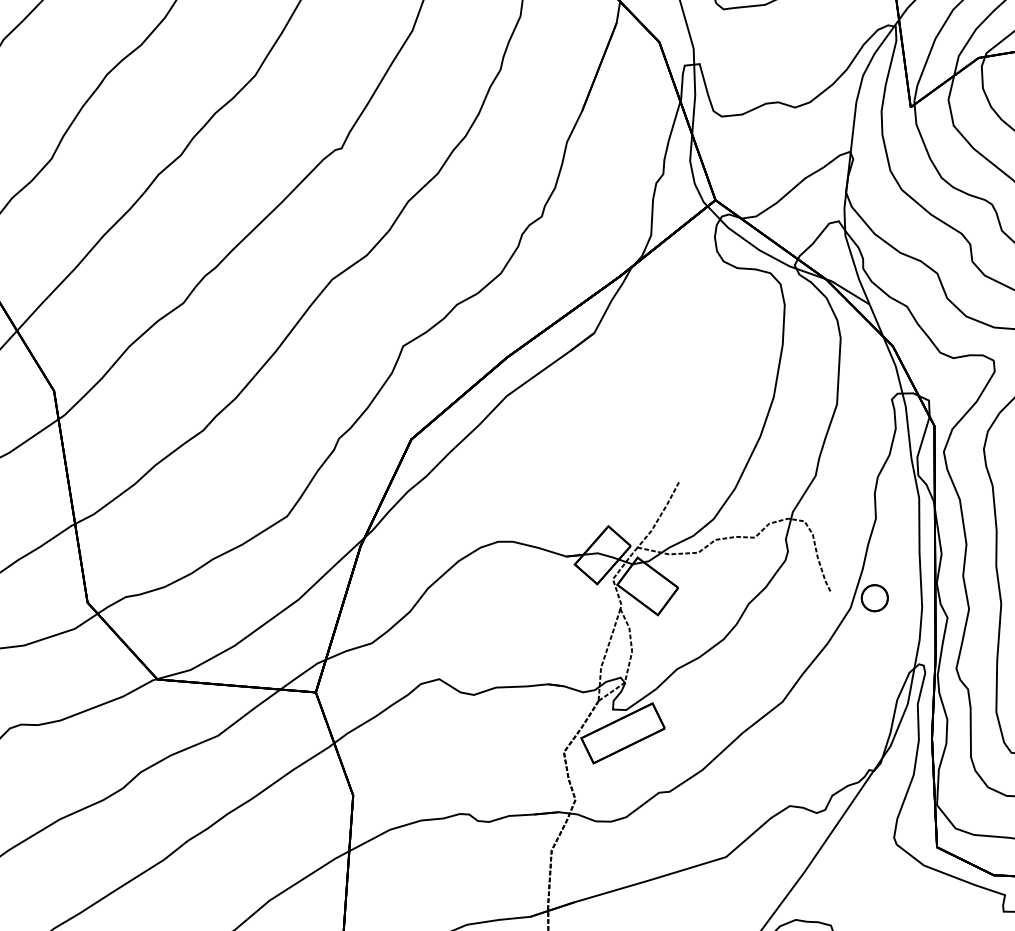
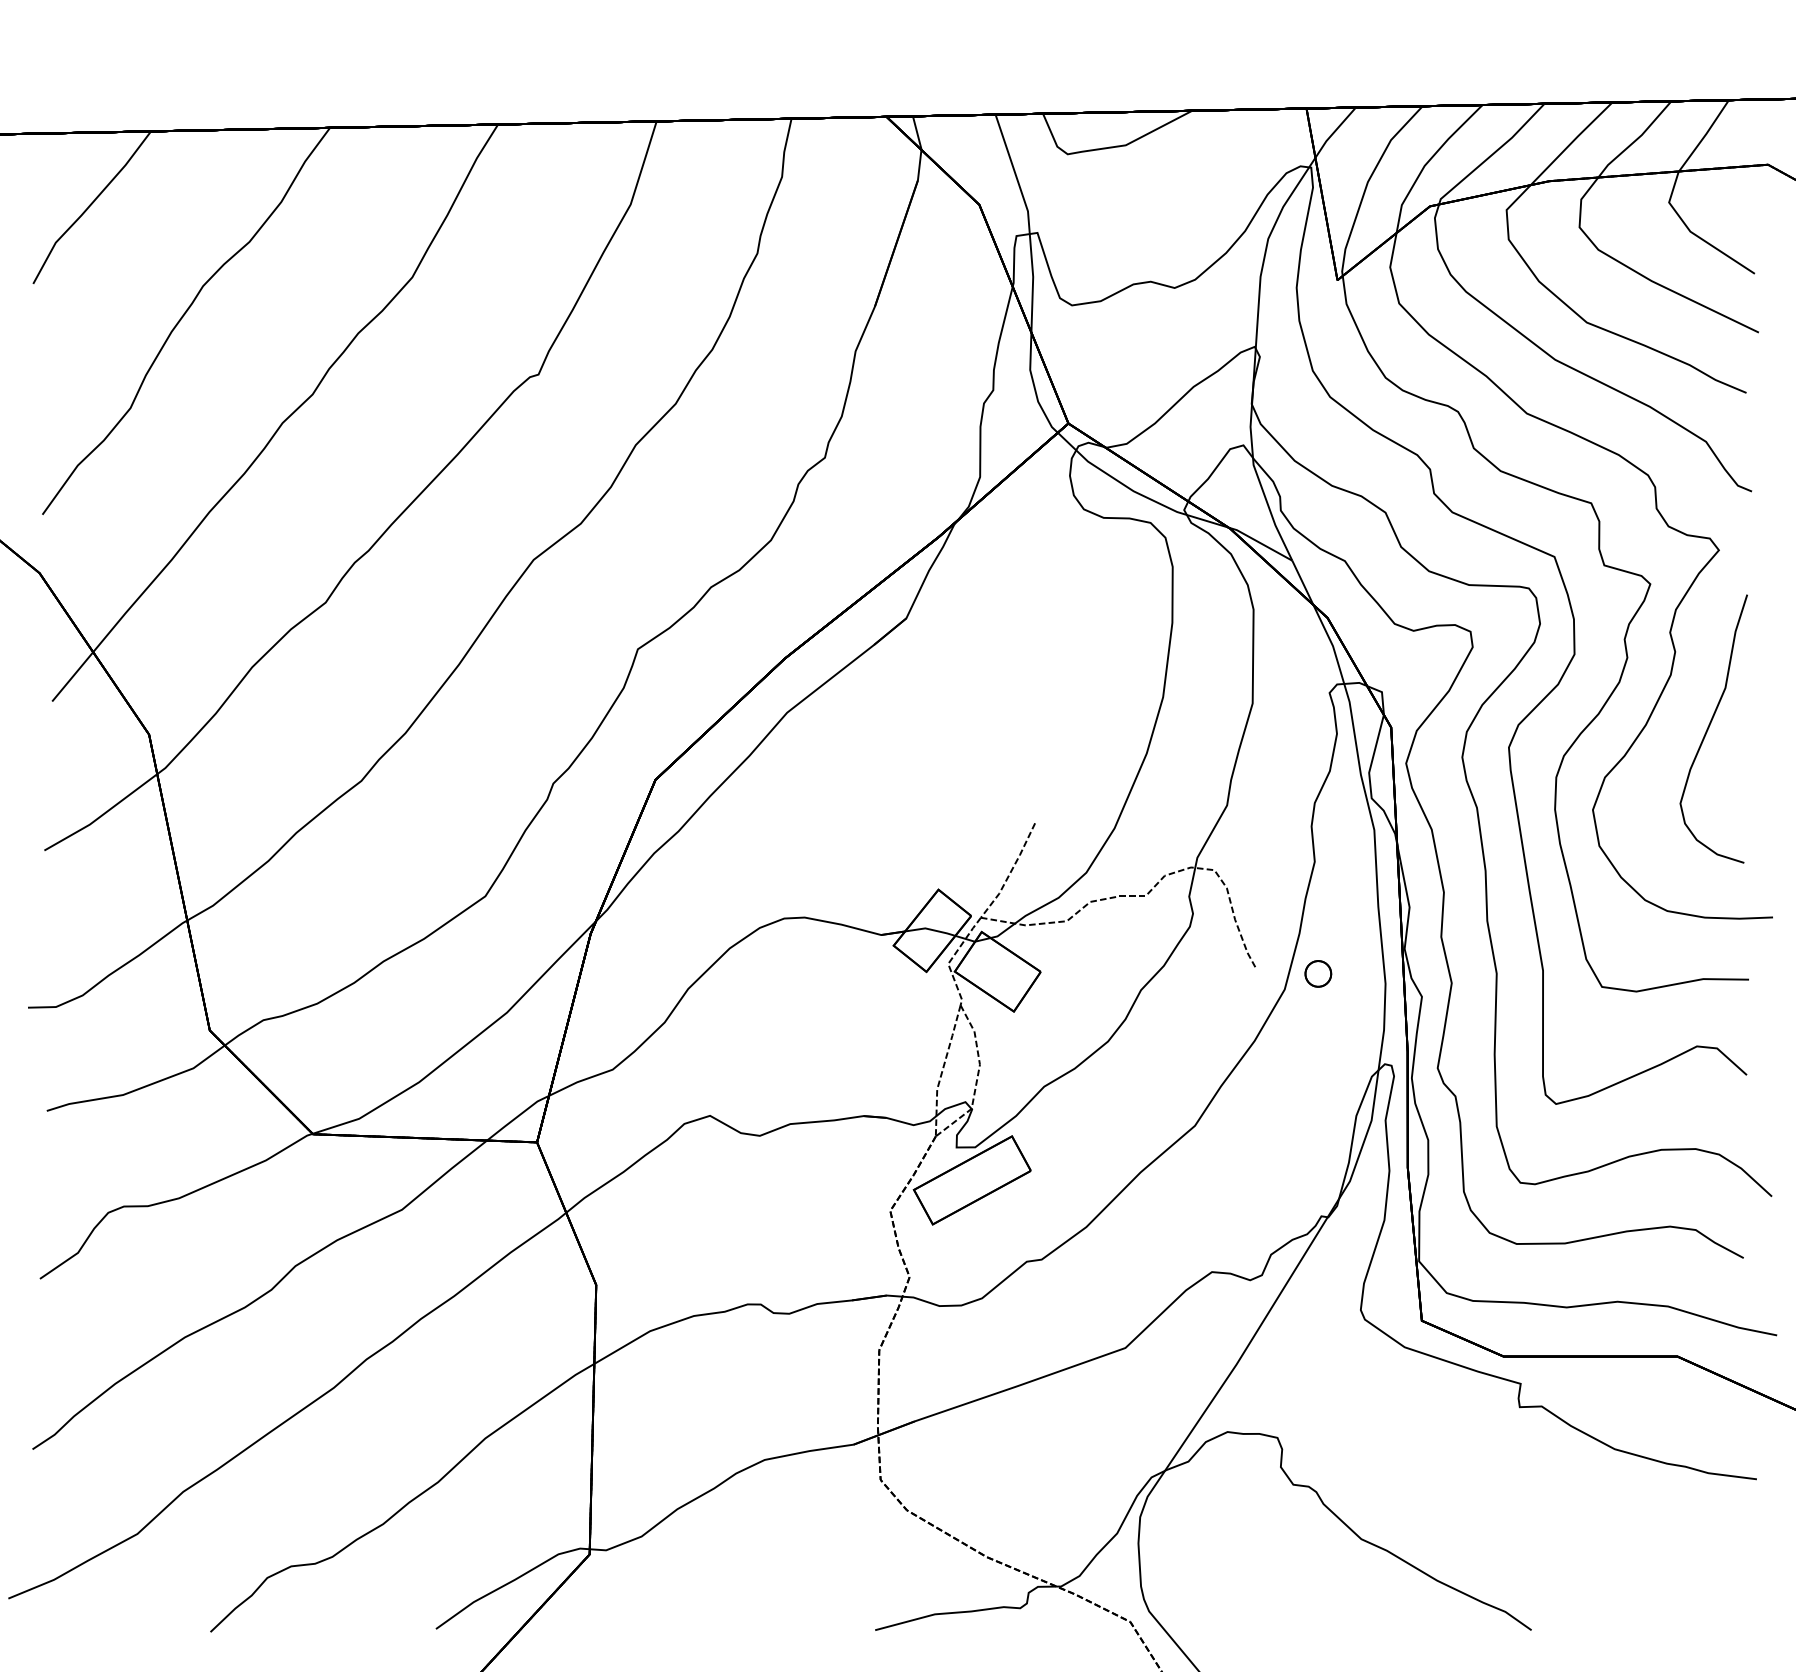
part: (874, 597) -> (1318, 973), size x0.7

